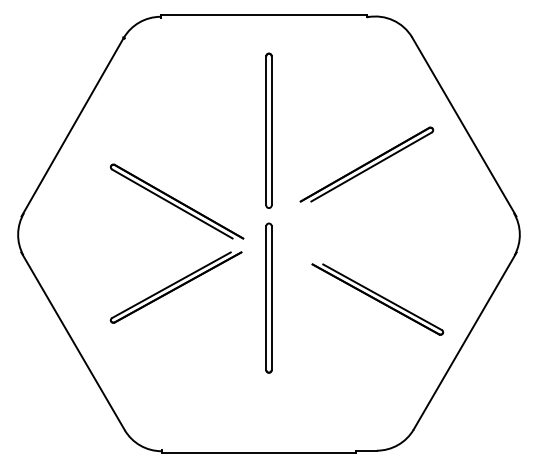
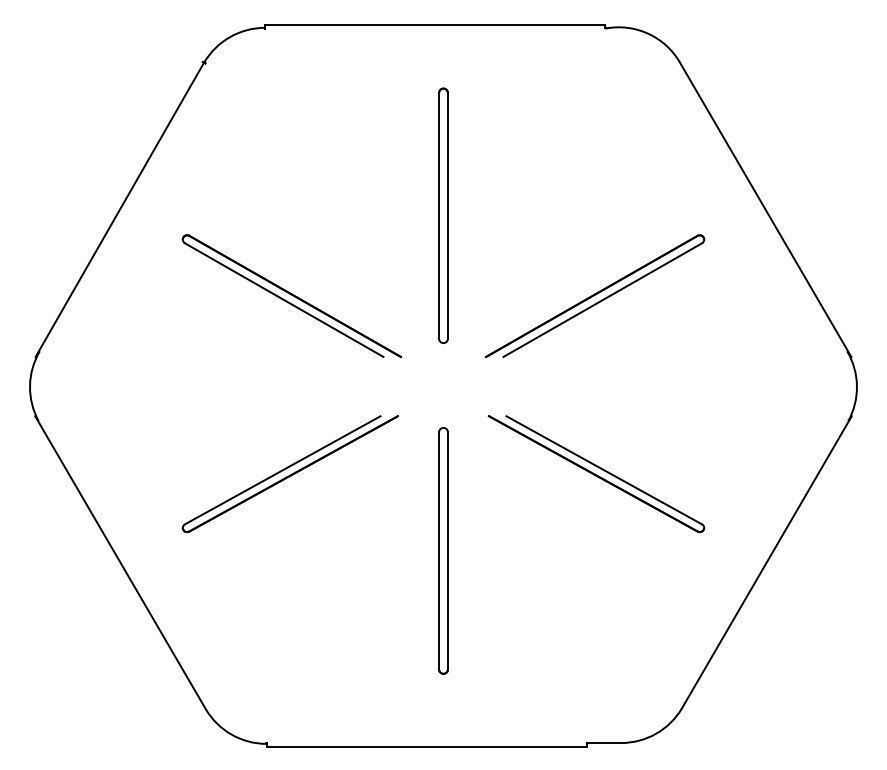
part: (366, 164) -> (594, 295), moved
part: (176, 201) -> (291, 295), moved
part: (268, 297) -> (442, 549), moved
part: (377, 299) -> (595, 474), moved

